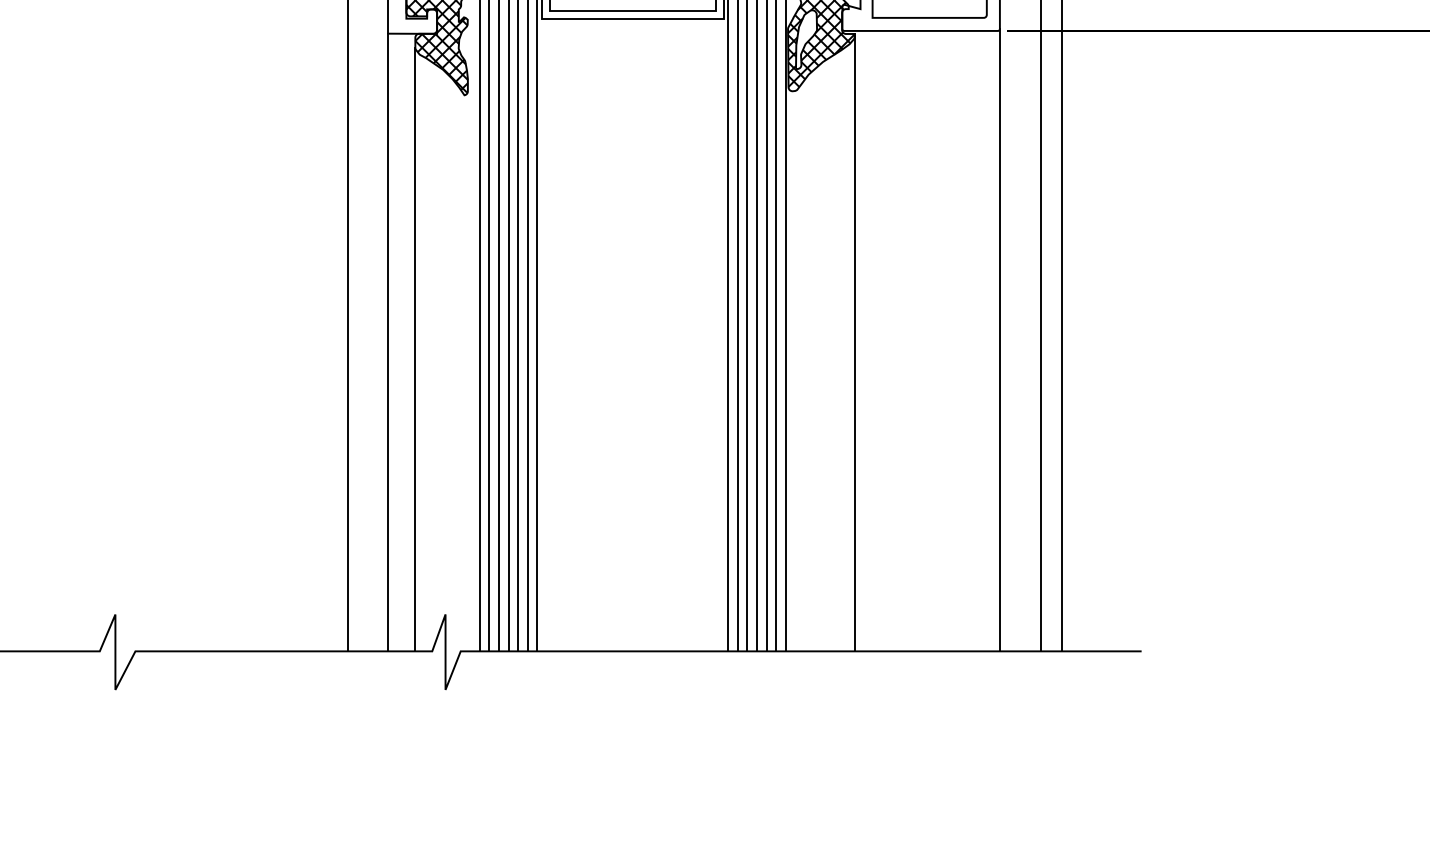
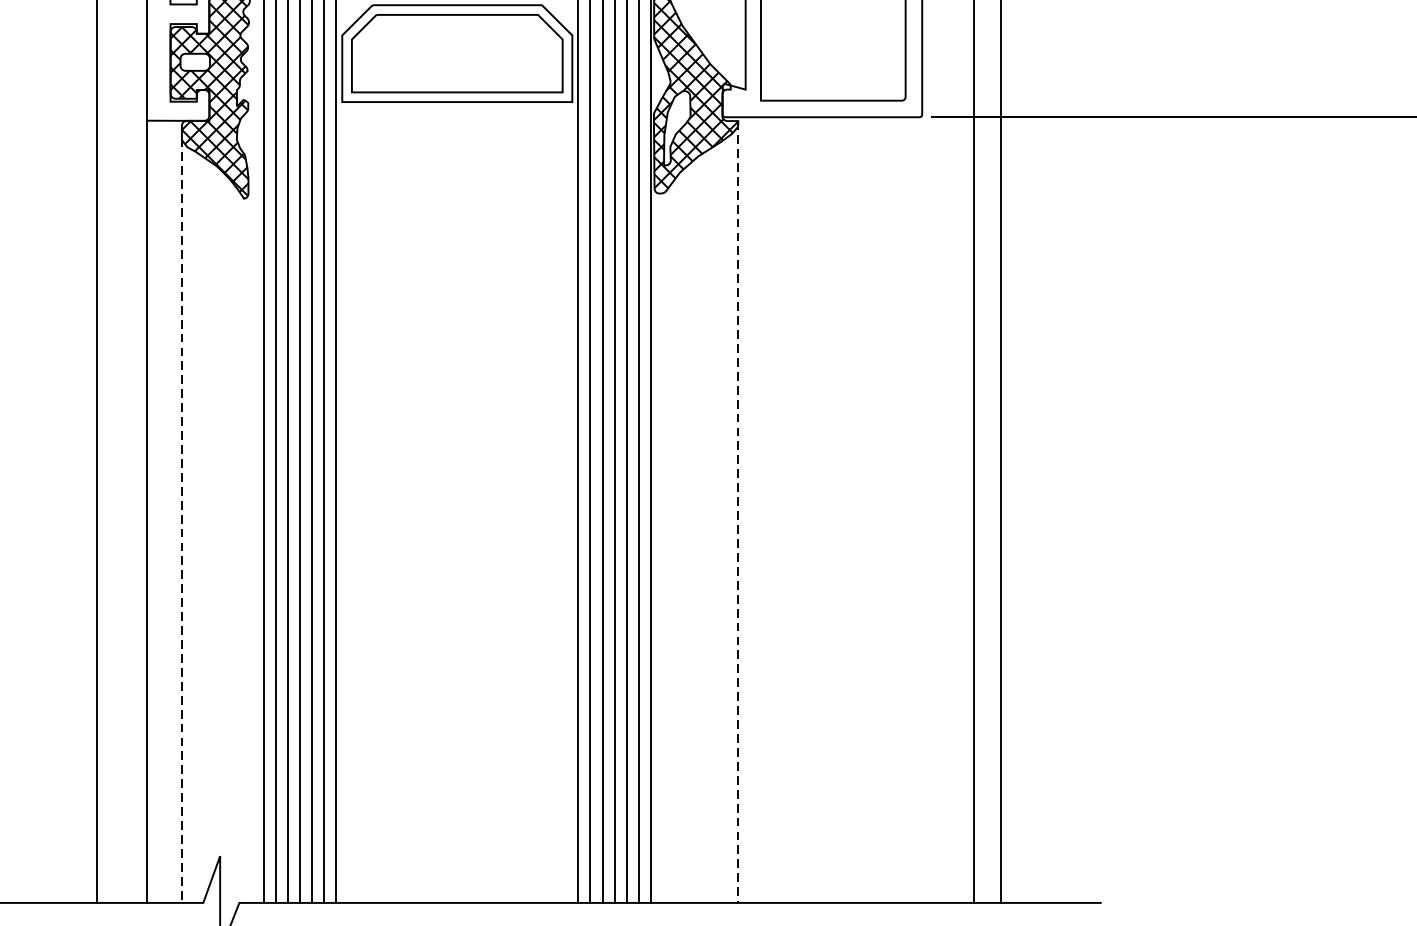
line: (999, 339) -> (921, 507), removed
line: (854, 342) -> (738, 511), solid -> dashed
line: (415, 349) -> (182, 520), solid -> dashed

